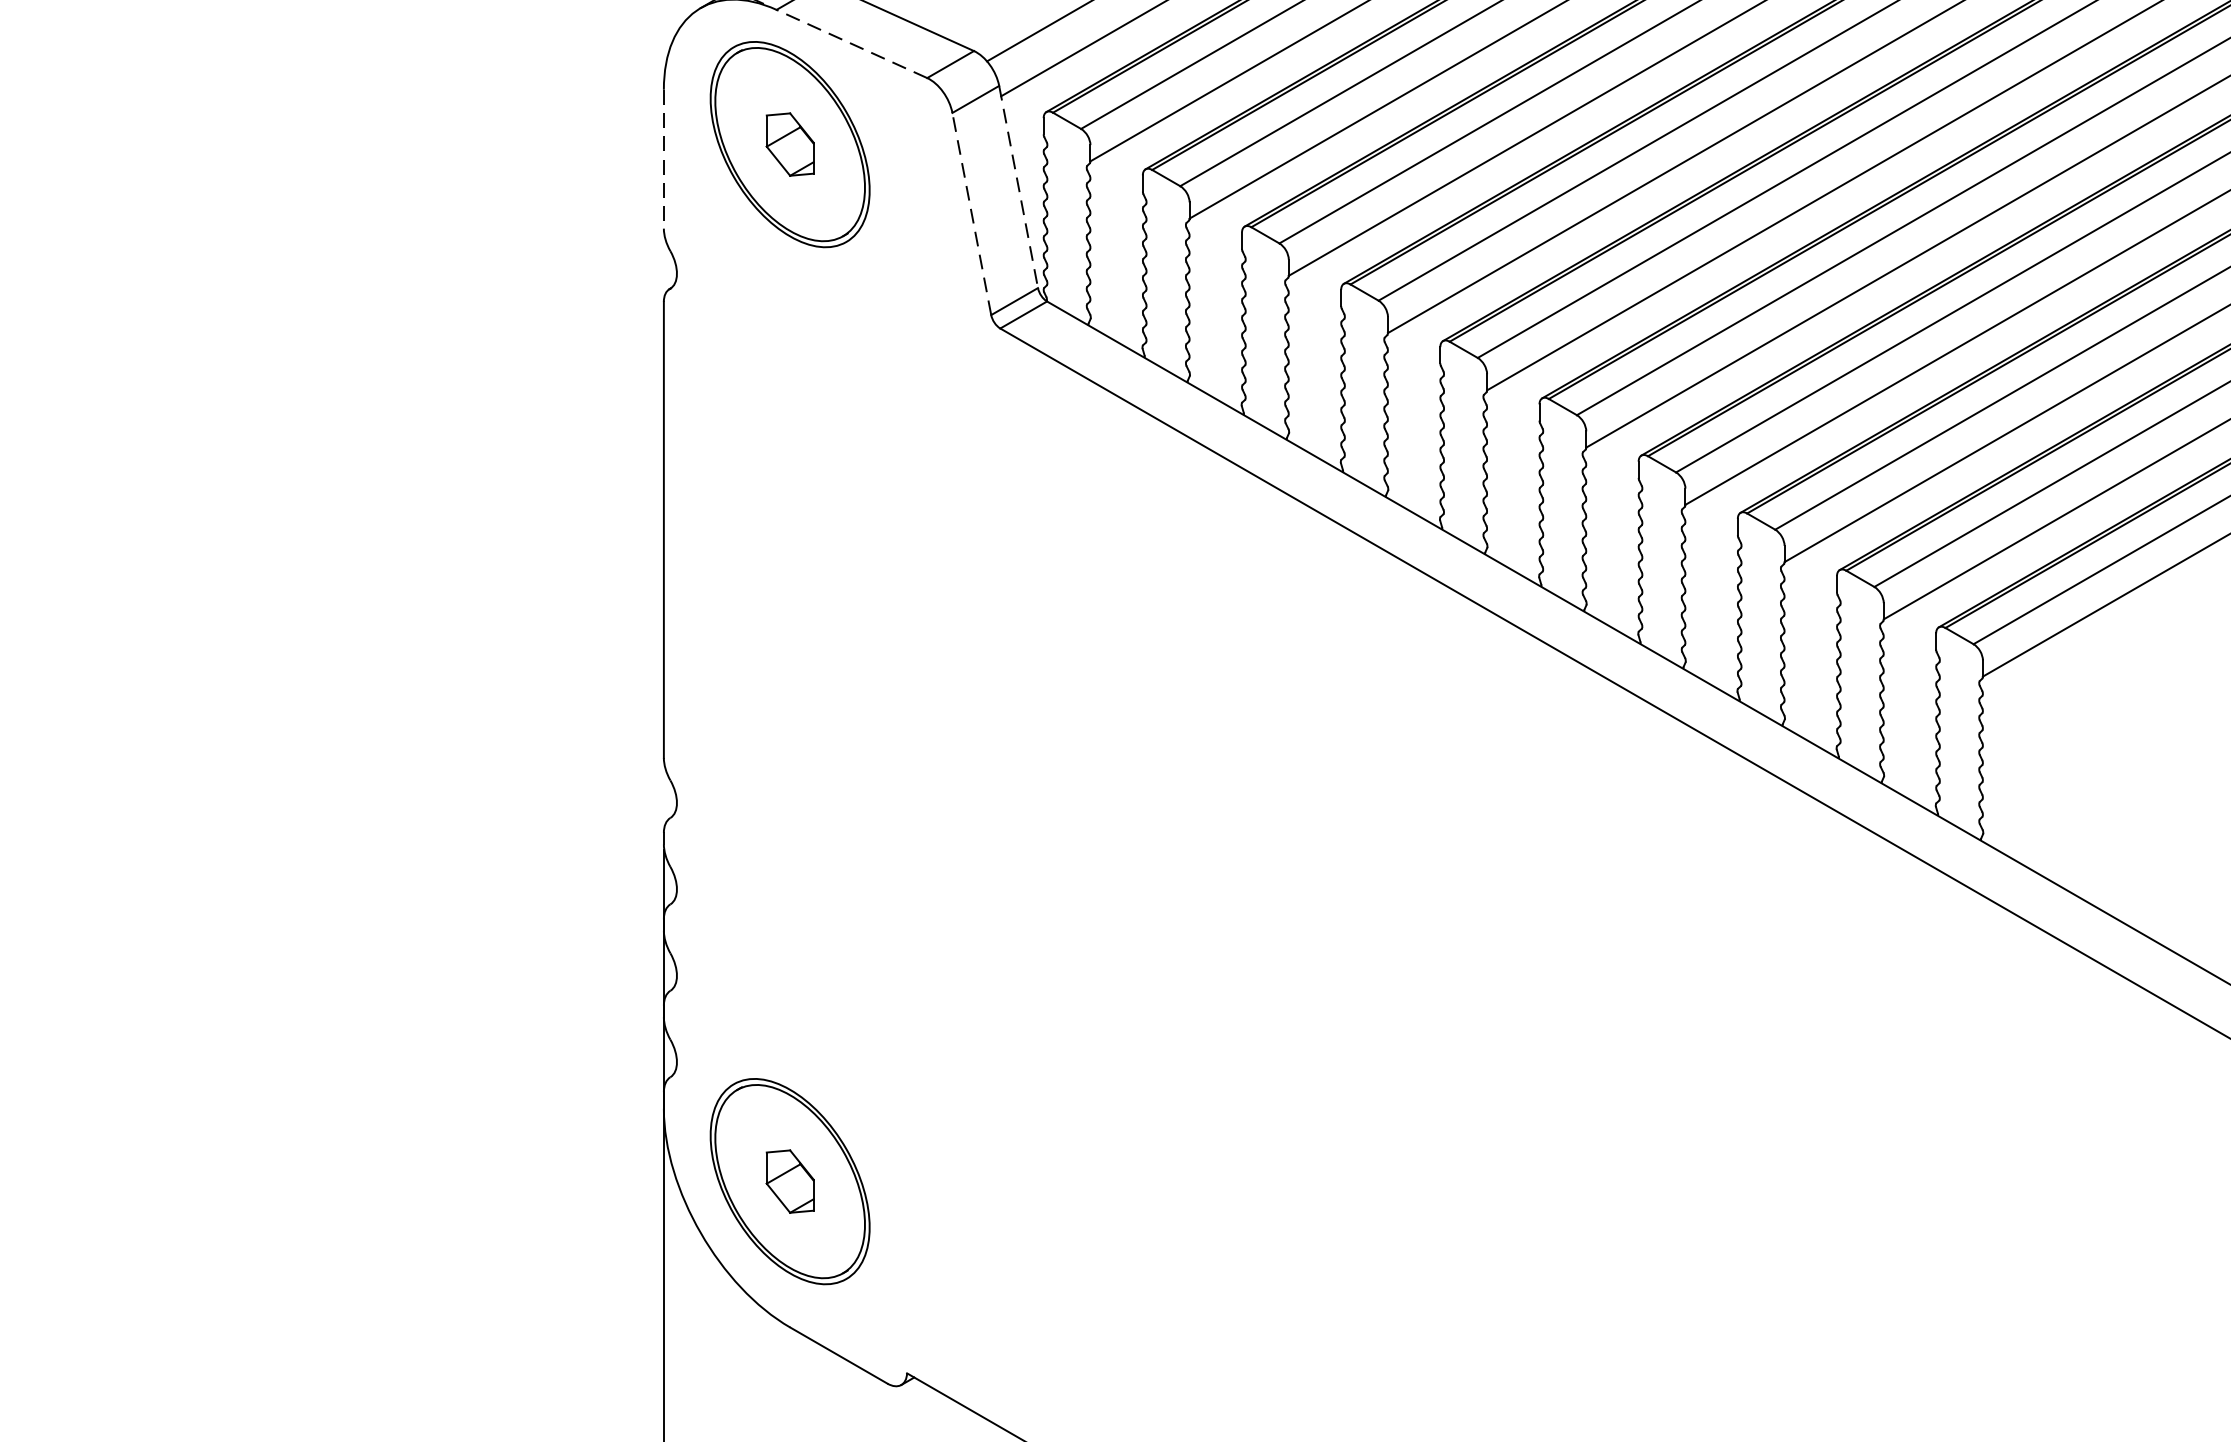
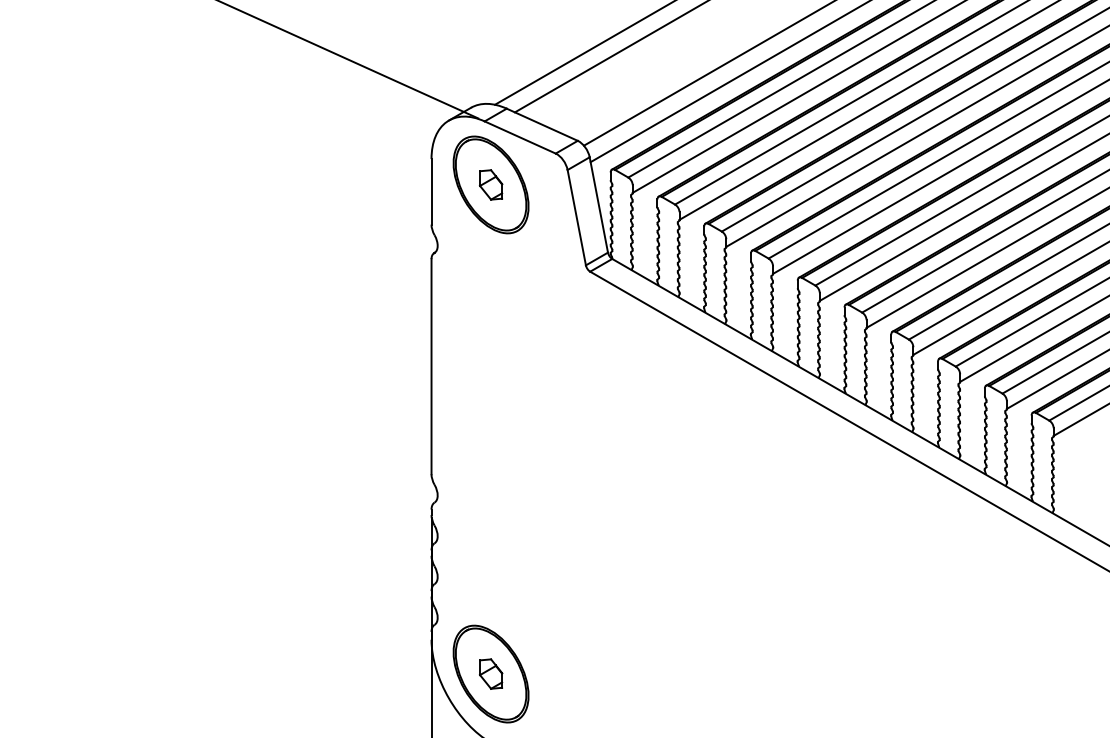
line: (852, 43) -> (520, 137), dashed -> solid
line: (663, 158) -> (431, 191), dashed -> solid
line: (1017, 186) -> (598, 204), dashed -> solid
line: (971, 213) -> (576, 217), dashed -> solid

